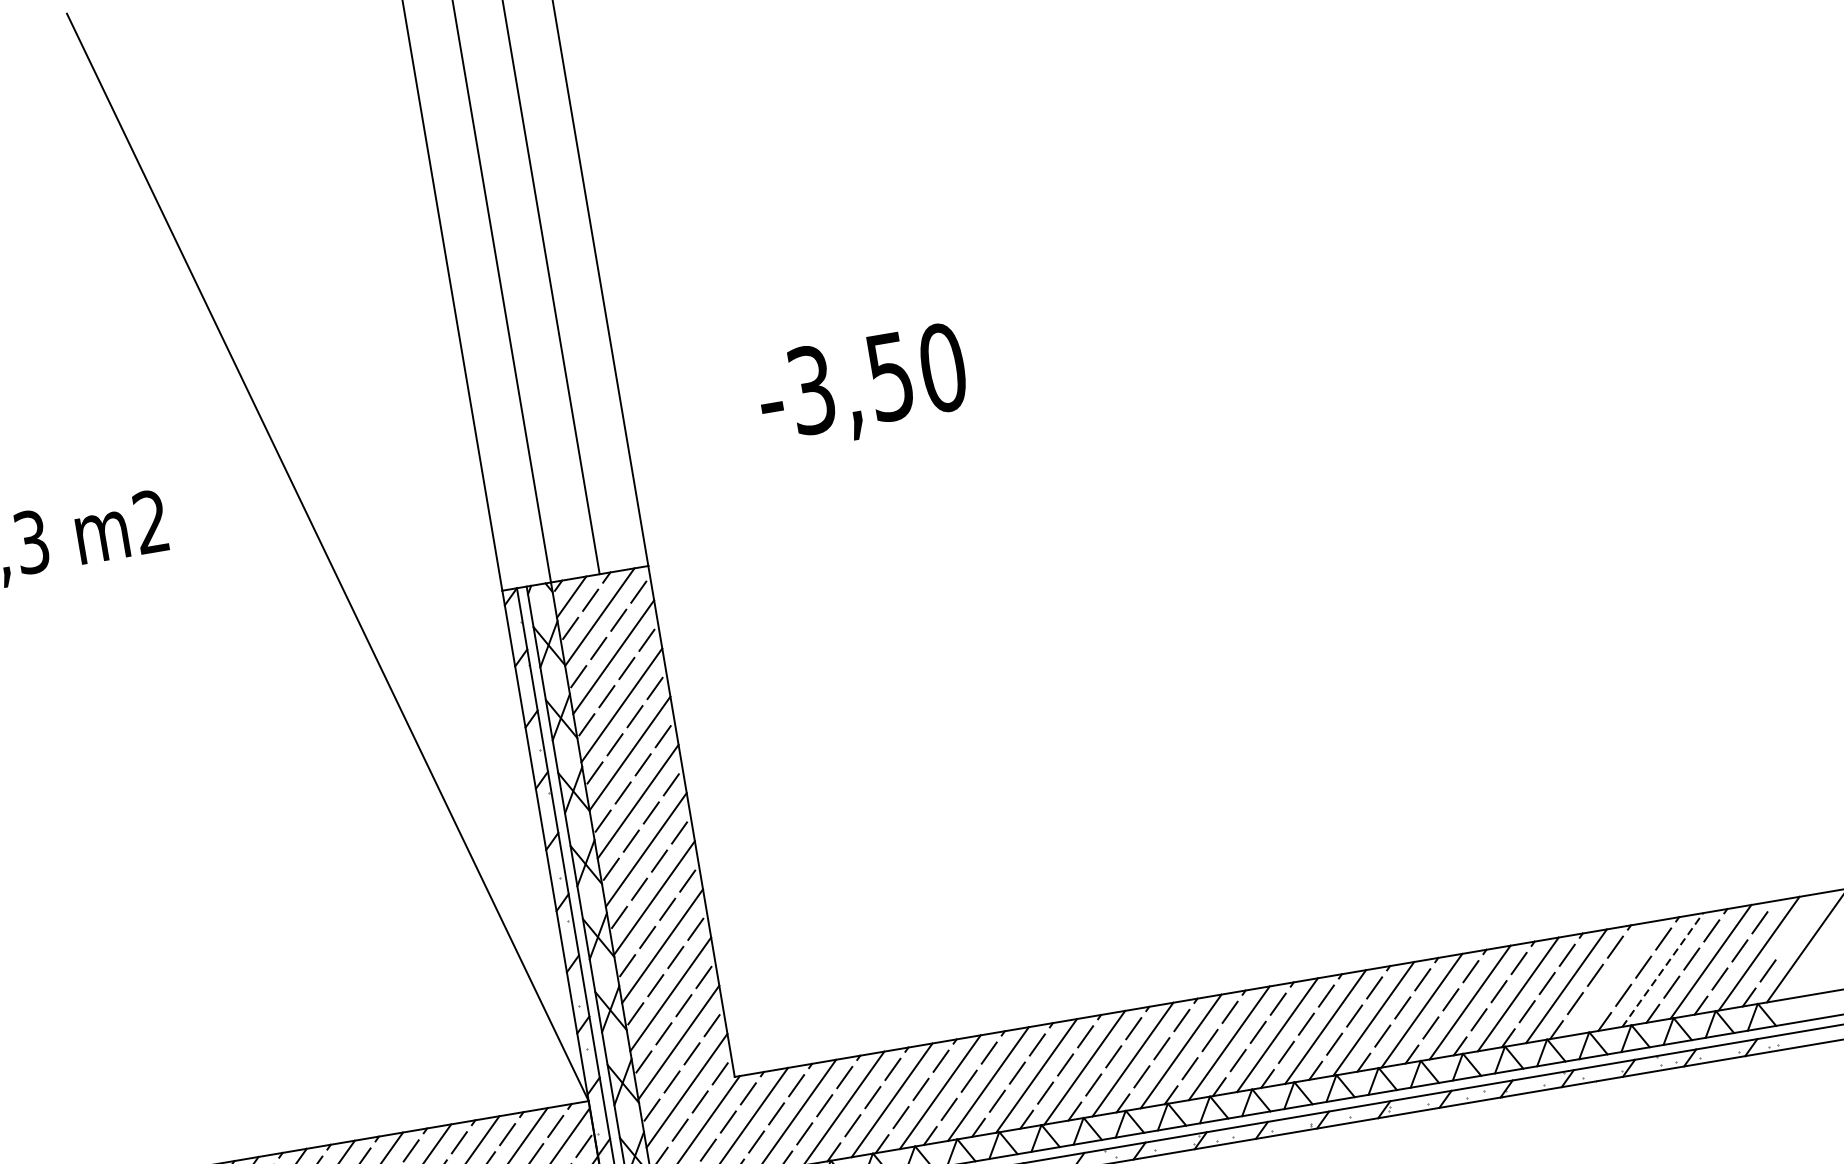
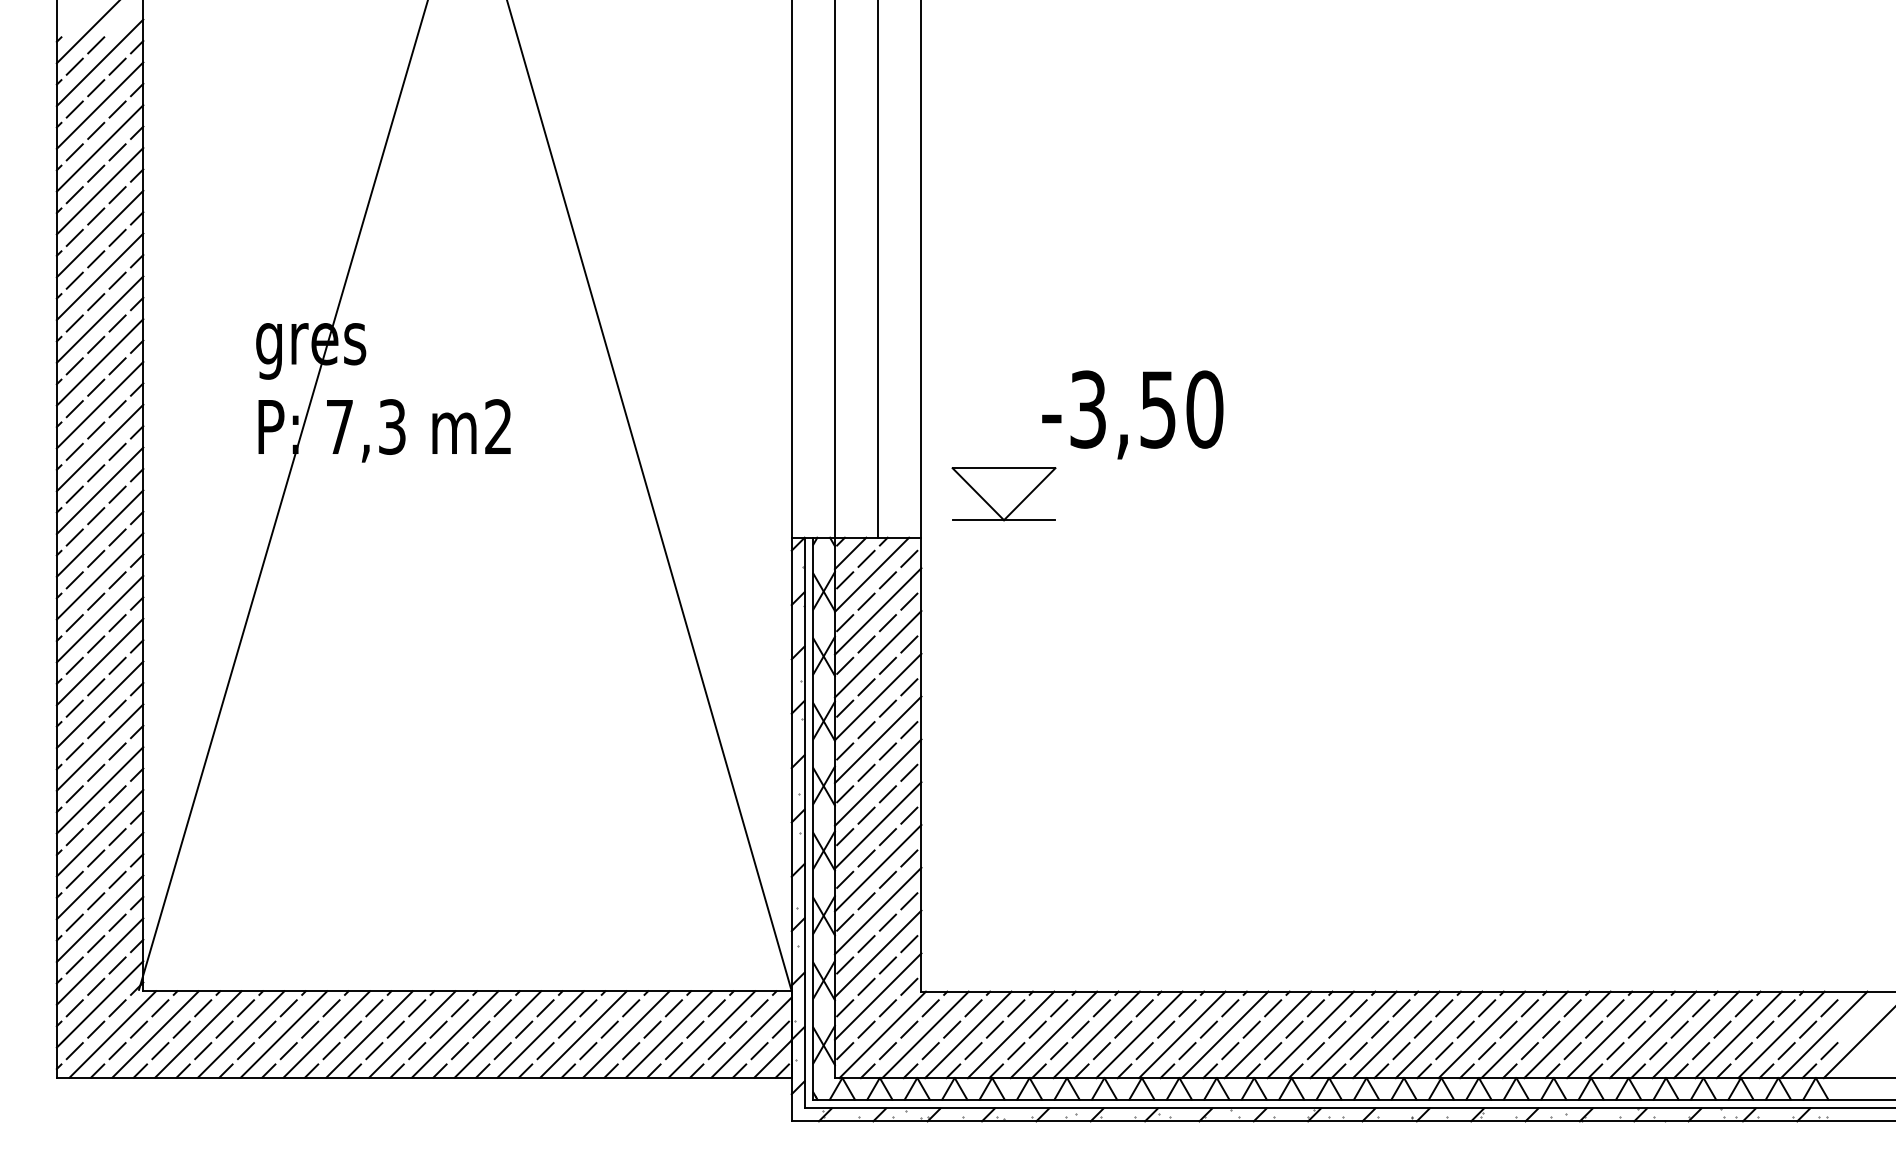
part: (732, 501) -> (1003, 494), added
line: (1663, 969) -> (1739, 1034), dashed -> solid
line: (1614, 977) -> (1695, 1034), added

